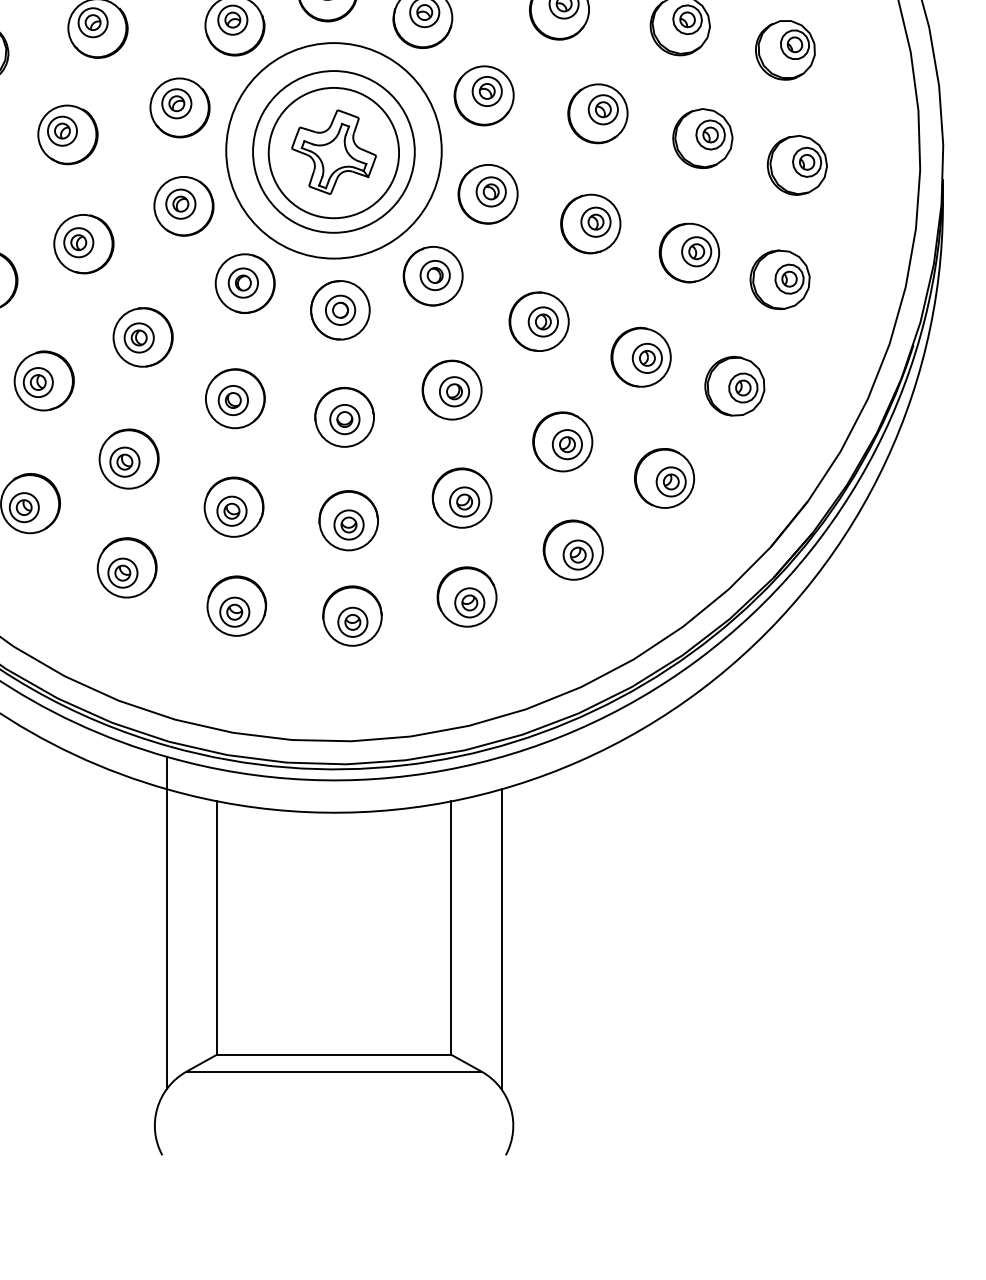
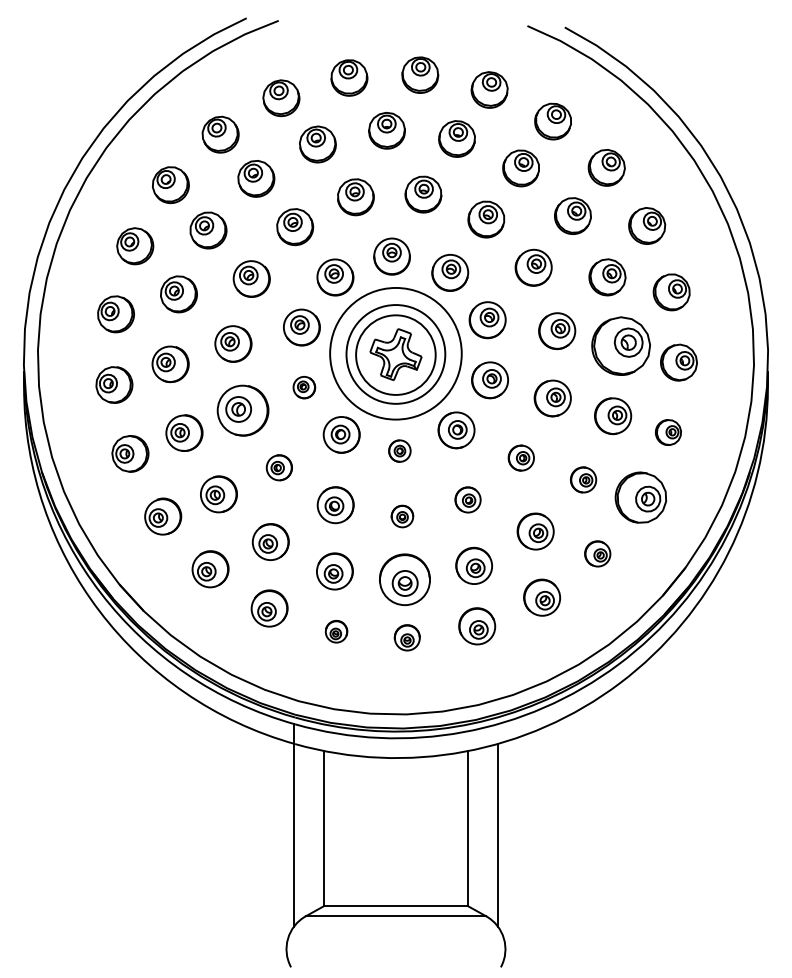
part: (703, 138) -> (621, 346), size x1.6
part: (184, 206) -> (304, 387), size x0.6
part: (84, 243) -> (243, 410), size x1.4
part: (780, 279) -> (668, 432), size x0.7
part: (339, 309) -> (399, 450), size x0.6
part: (539, 320) -> (521, 457), size x0.7
part: (143, 337) -> (279, 467), size x0.7
part: (641, 356) -> (583, 479), size x0.7
part: (734, 386) -> (640, 497), size x1.4
part: (451, 389) -> (467, 499), size x0.7
part: (344, 417) -> (402, 516), size x0.6
part: (663, 477) -> (597, 553), size x0.7
part: (348, 520) -> (404, 579), size x1.4
part: (236, 605) -> (336, 631), size x0.6
part: (352, 615) -> (407, 637), size x0.7

